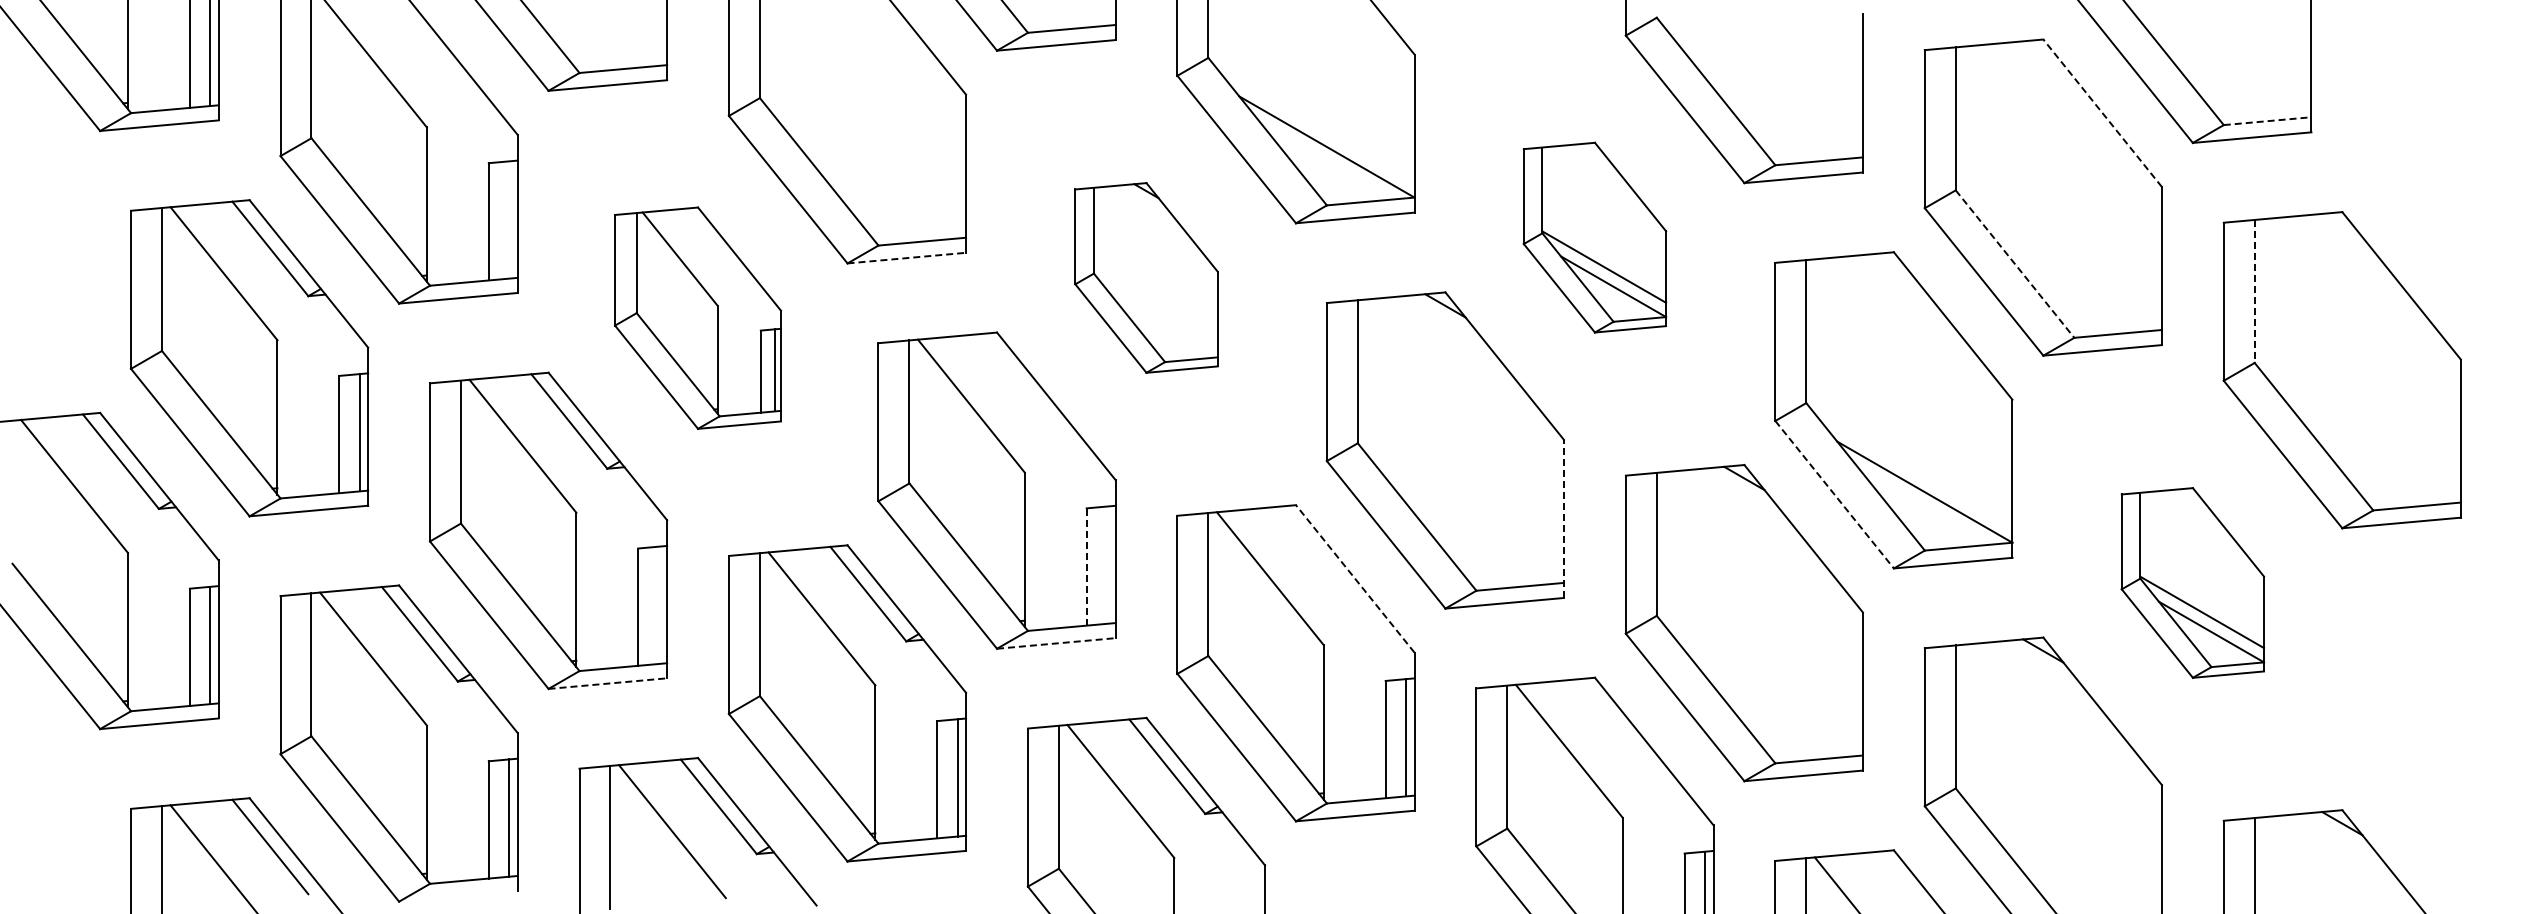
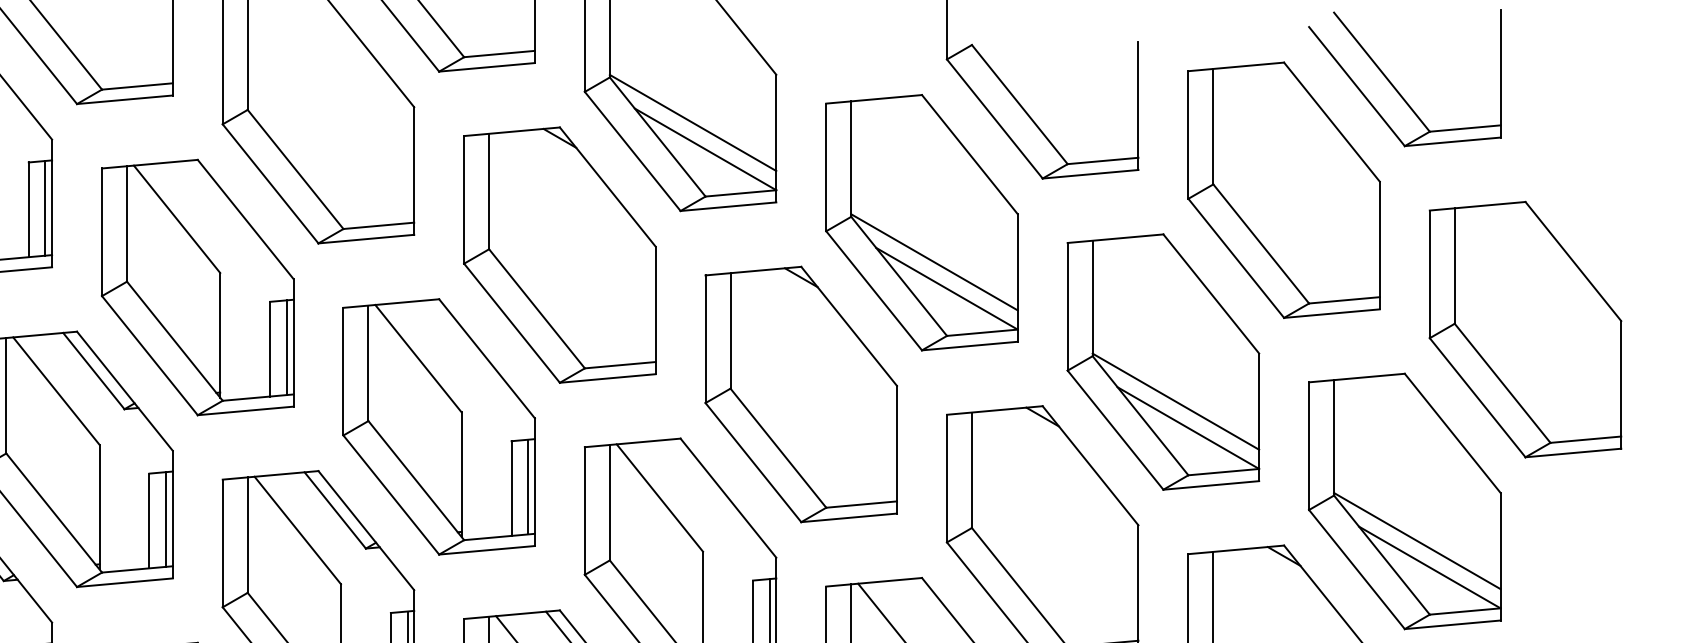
line: (1311, 113) -> (693, 122), added
line: (2102, 113) -> (1331, 122), dashed -> solid
line: (2267, 121) -> (1465, 128), dashed -> solid
line: (509, 219) -> (45, 207), added
part: (1594, 237) -> (921, 222), size x1.67
line: (906, 258) -> (366, 239), dashed -> solid
line: (2015, 264) -> (1261, 244), dashed -> solid
part: (1146, 277) -> (559, 254), size x1.67
line: (2254, 291) -> (1454, 266), dashed -> solid
part: (697, 318) -> (197, 287), size x1.43
line: (1909, 458) -> (1176, 400), added
line: (1834, 494) -> (1115, 430), dashed -> solid
line: (1564, 518) -> (897, 449), dashed -> solid
line: (1107, 564) -> (528, 486), added
line: (1086, 567) -> (511, 488), dashed -> solid
line: (1355, 578) -> (728, 497), dashed -> solid
part: (2192, 582) -> (1404, 501), size x1.67
line: (658, 604) -> (165, 518), added
line: (1056, 643) -> (487, 550), dashed -> solid
line: (607, 683) -> (124, 582), dashed -> solid

